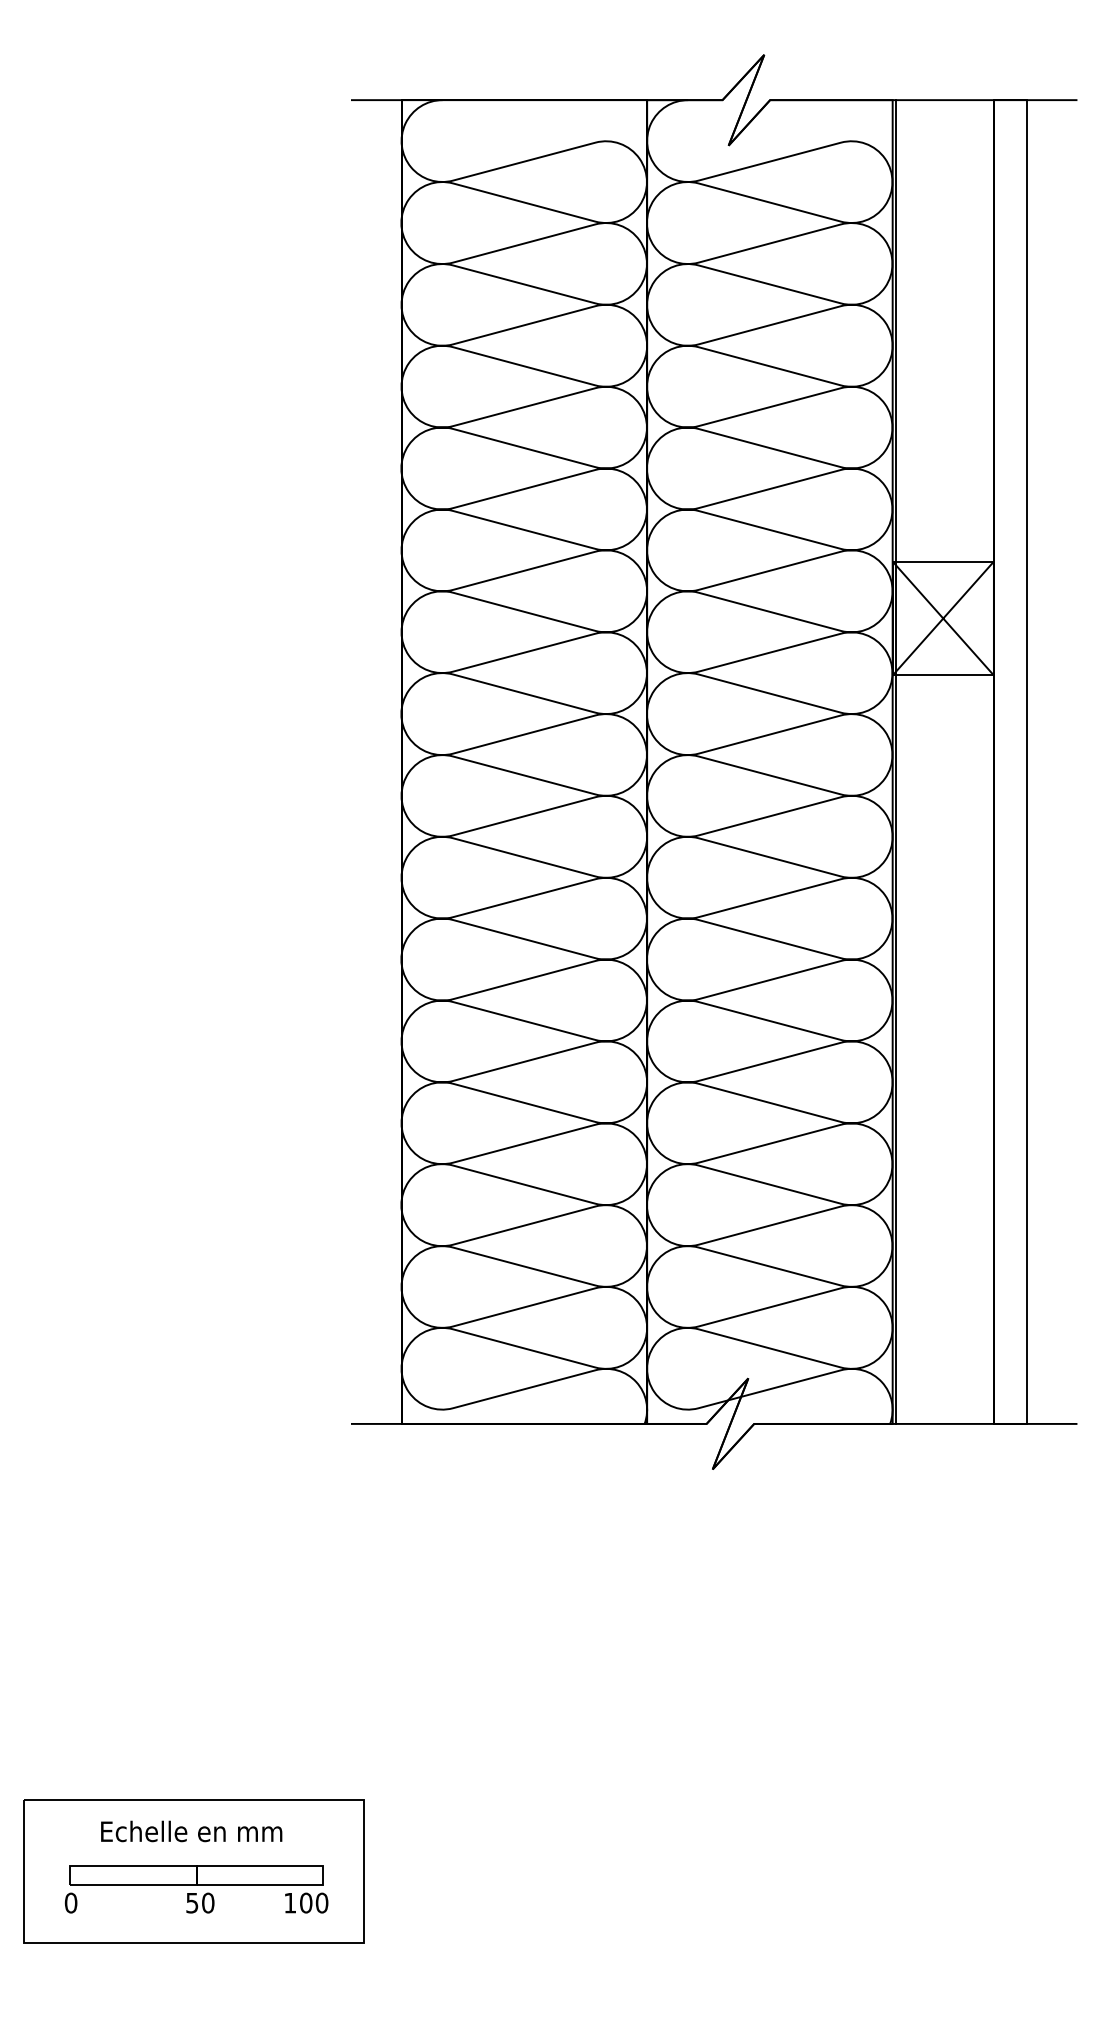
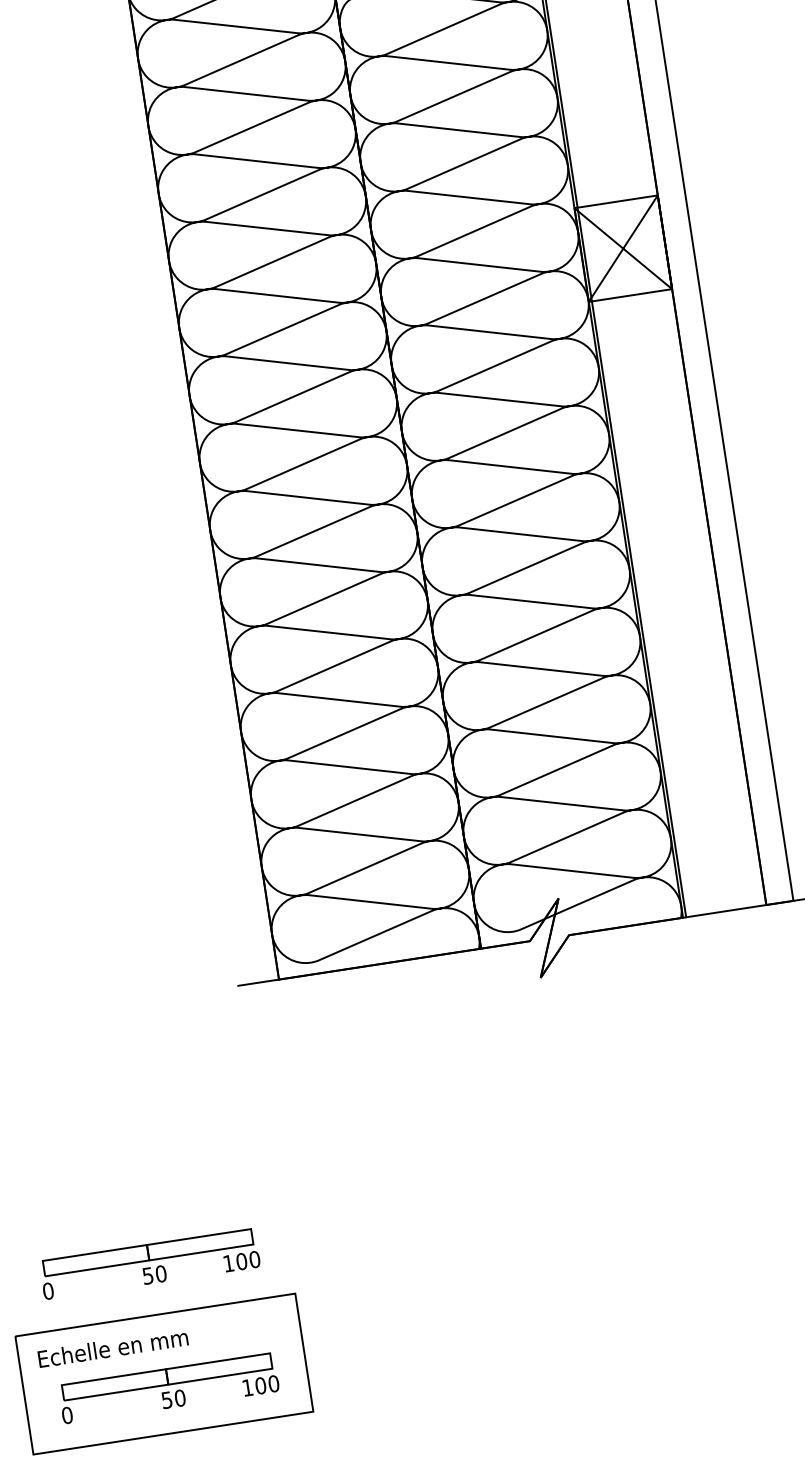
part: (196, 1738) -> (149, 1264), added
text: (191, 1831) -> (113, 1348), moved

